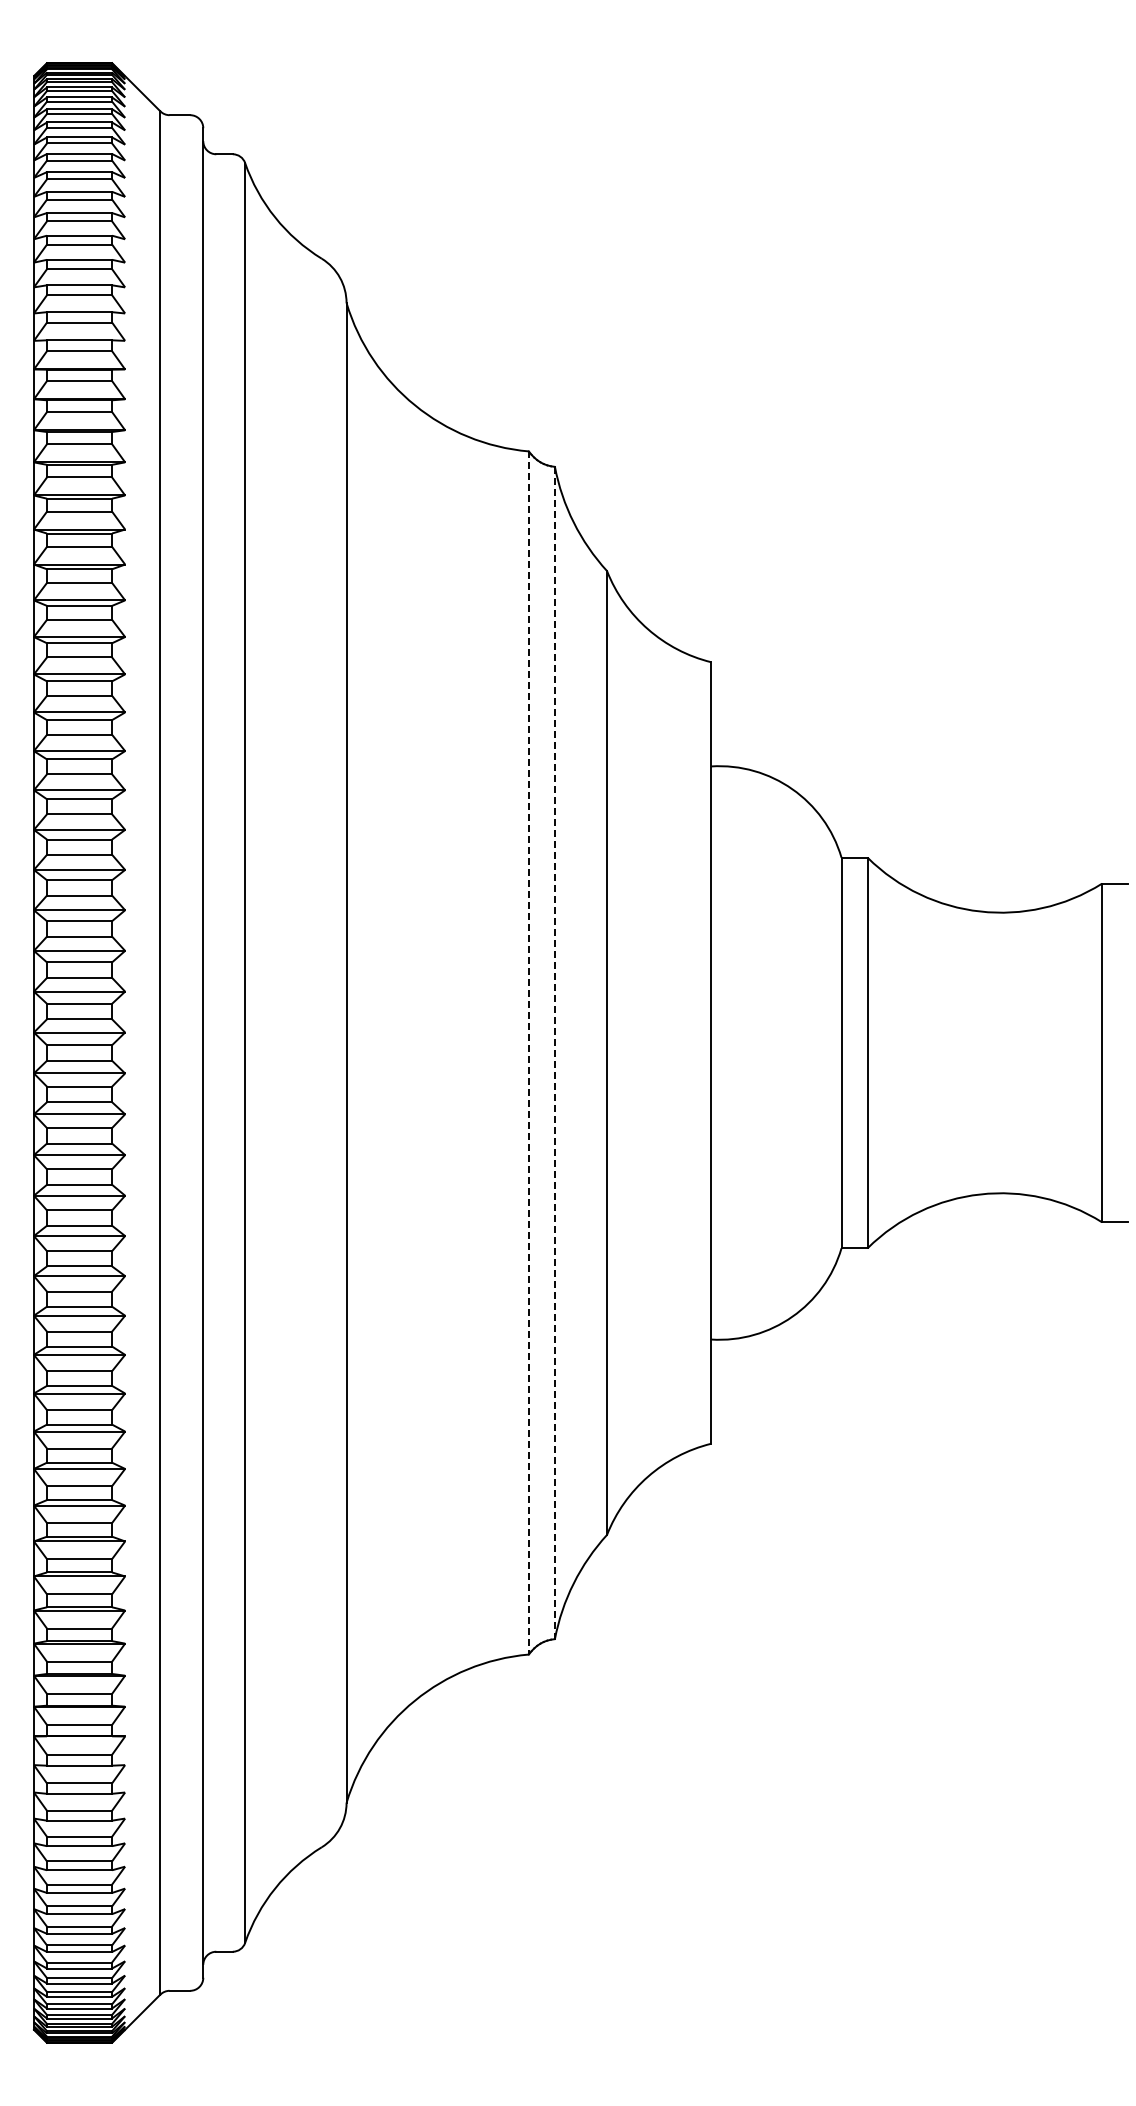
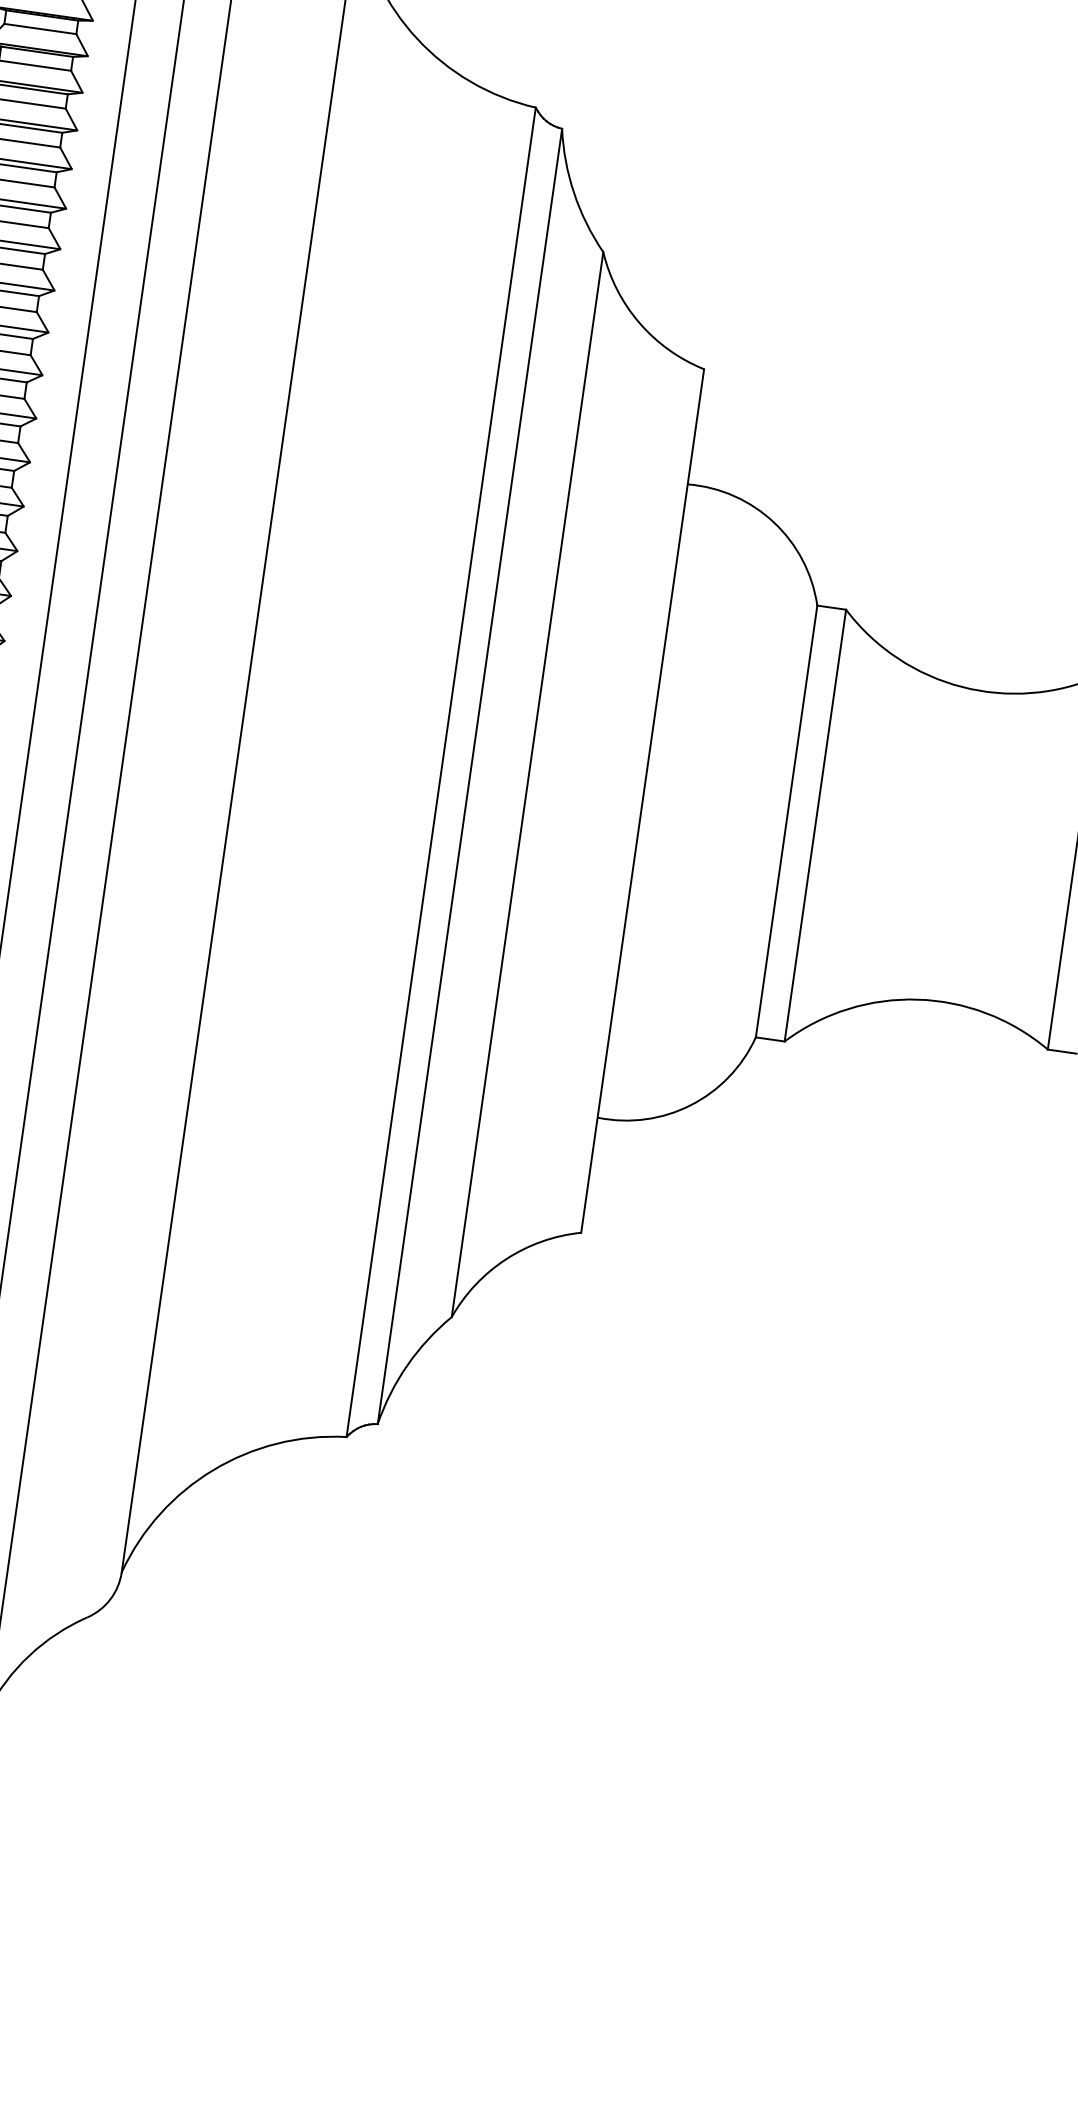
line: (528, 1053) -> (440, 772), dashed -> solid
line: (554, 1053) -> (469, 776), dashed -> solid

